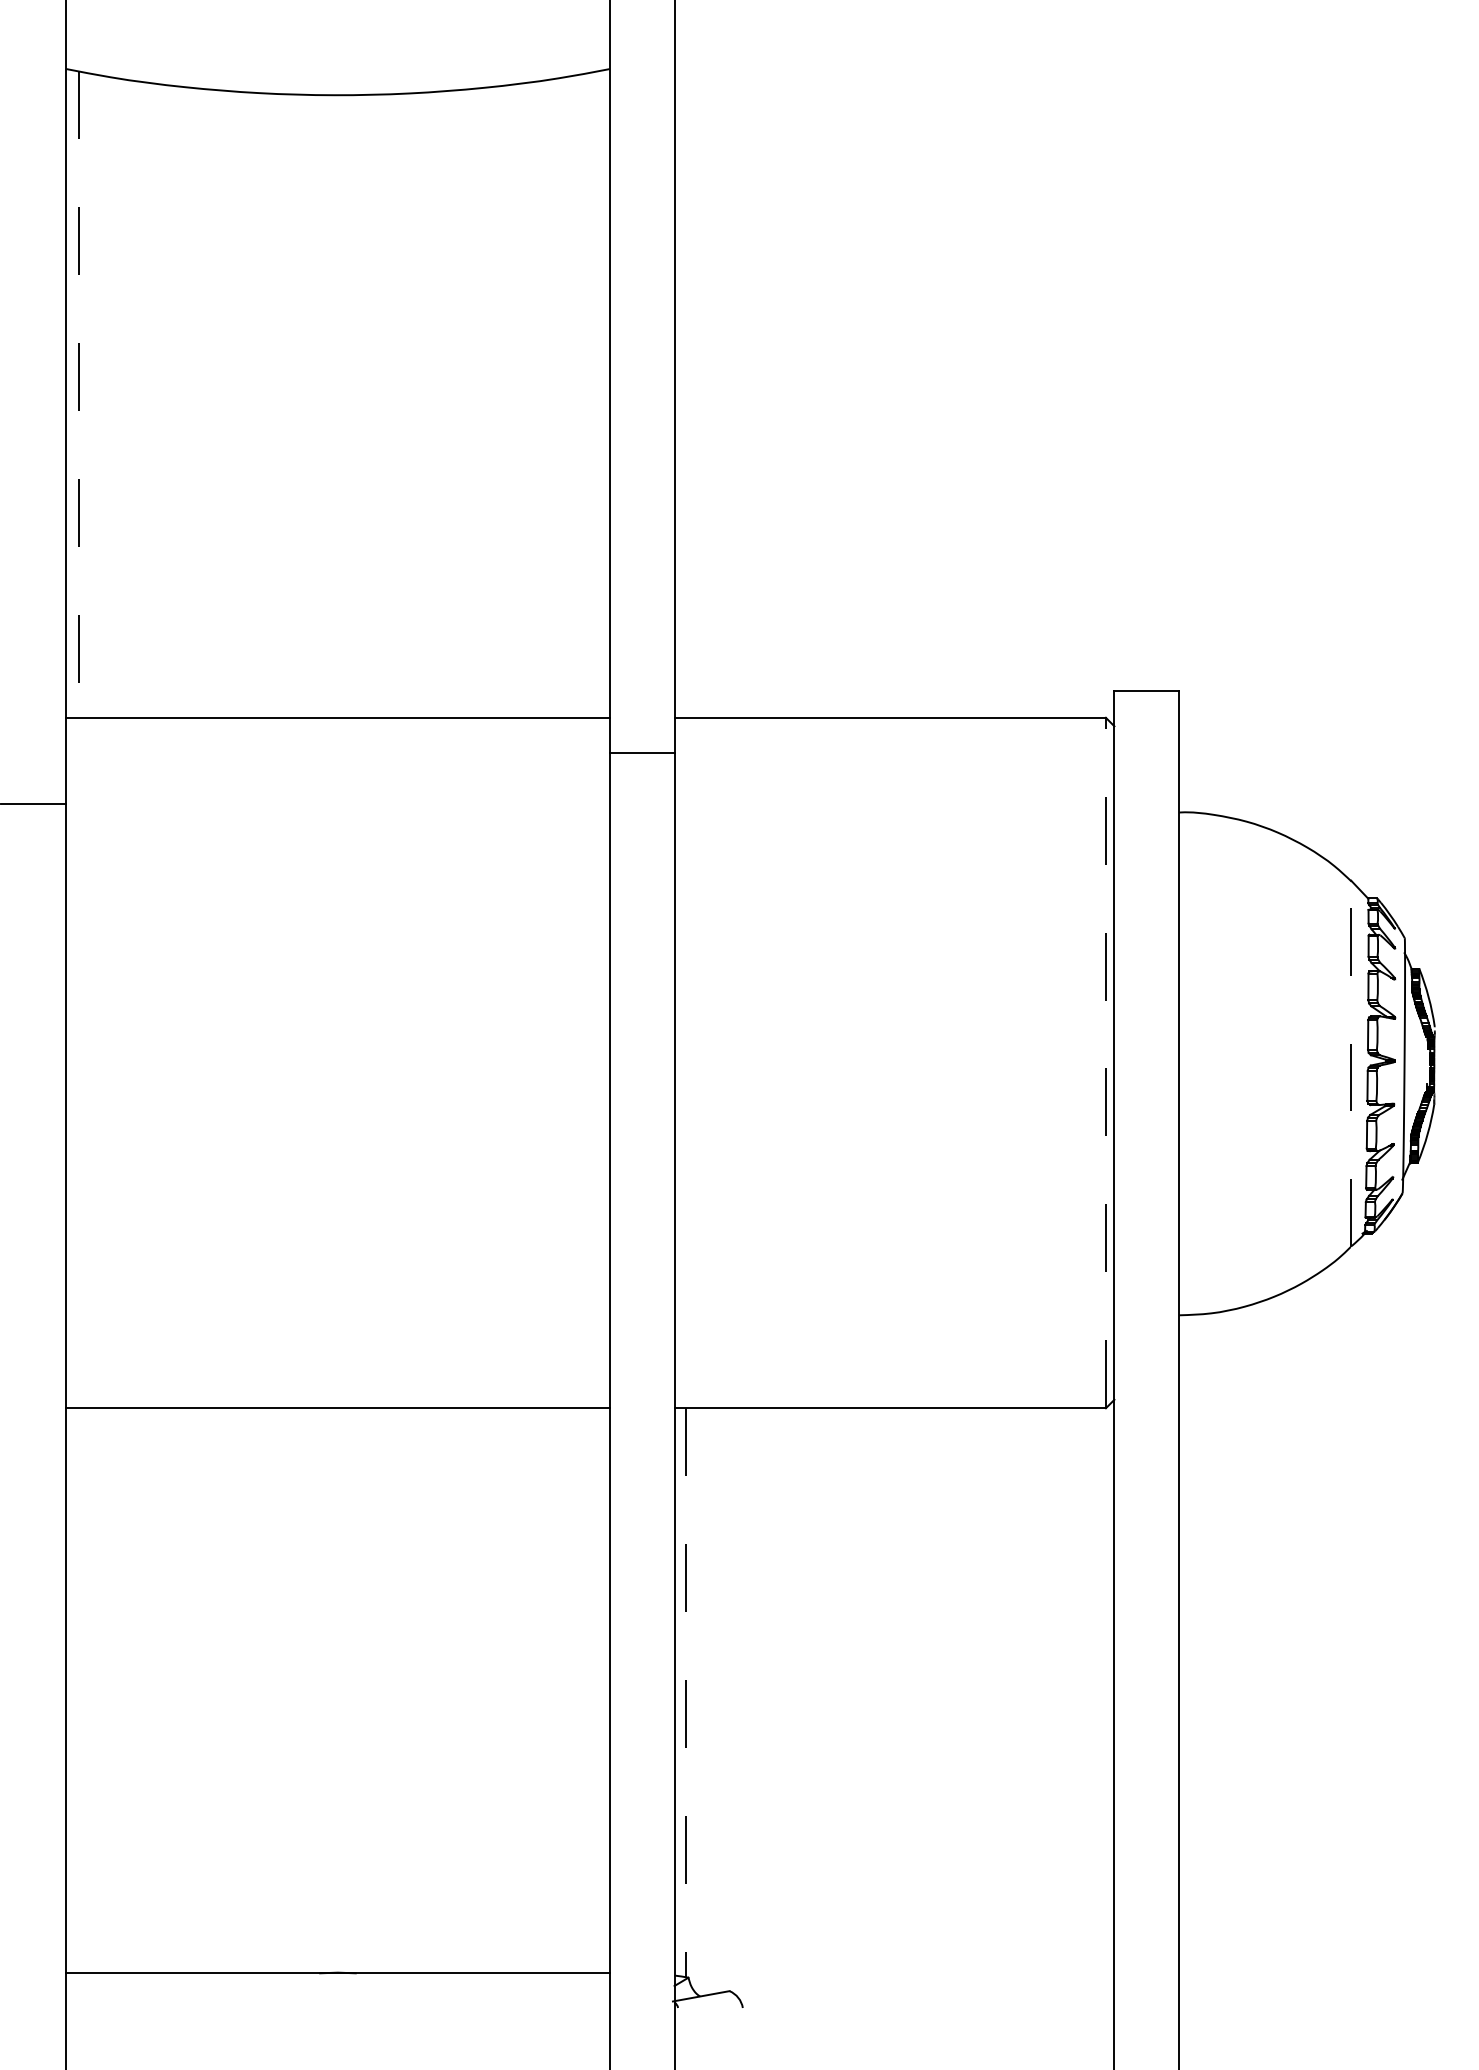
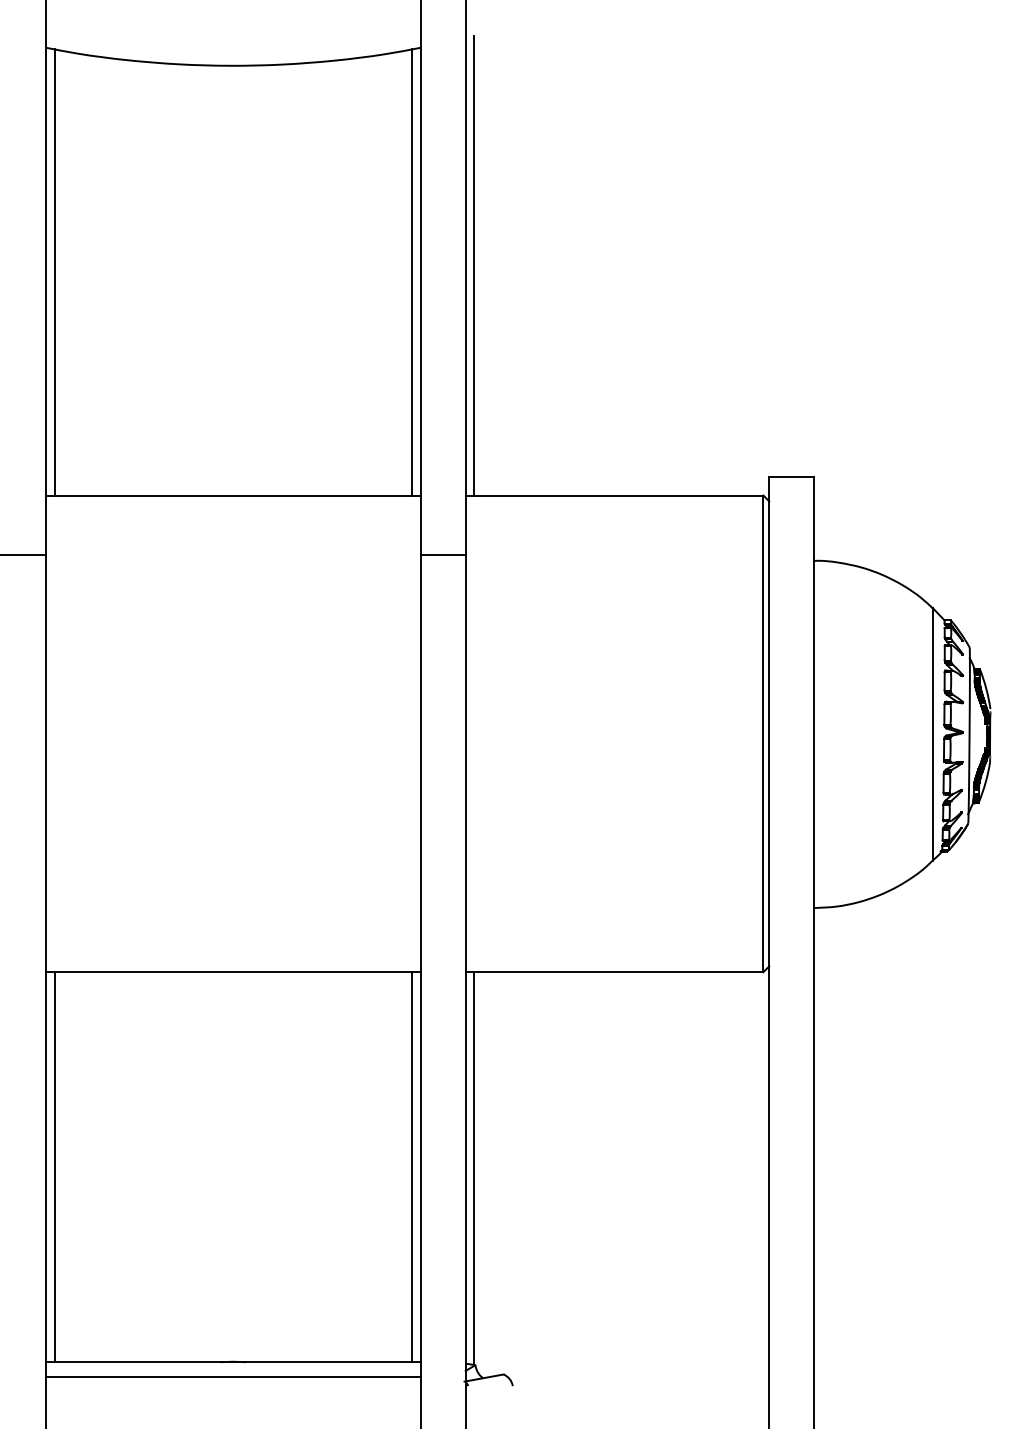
line: (685, 384) -> (473, 265), added
line: (78, 394) -> (54, 272), dashed -> solid
line: (597, 394) -> (412, 272), added
line: (640, 753) -> (442, 555), moved
line: (1106, 1062) -> (763, 733), dashed -> solid
line: (1350, 1063) -> (932, 734), dashed -> solid
line: (78, 1691) -> (54, 1167), added
line: (597, 1691) -> (412, 1167), added
line: (685, 1694) -> (473, 1169), dashed -> solid
line: (336, 1994) -> (232, 1376), added

